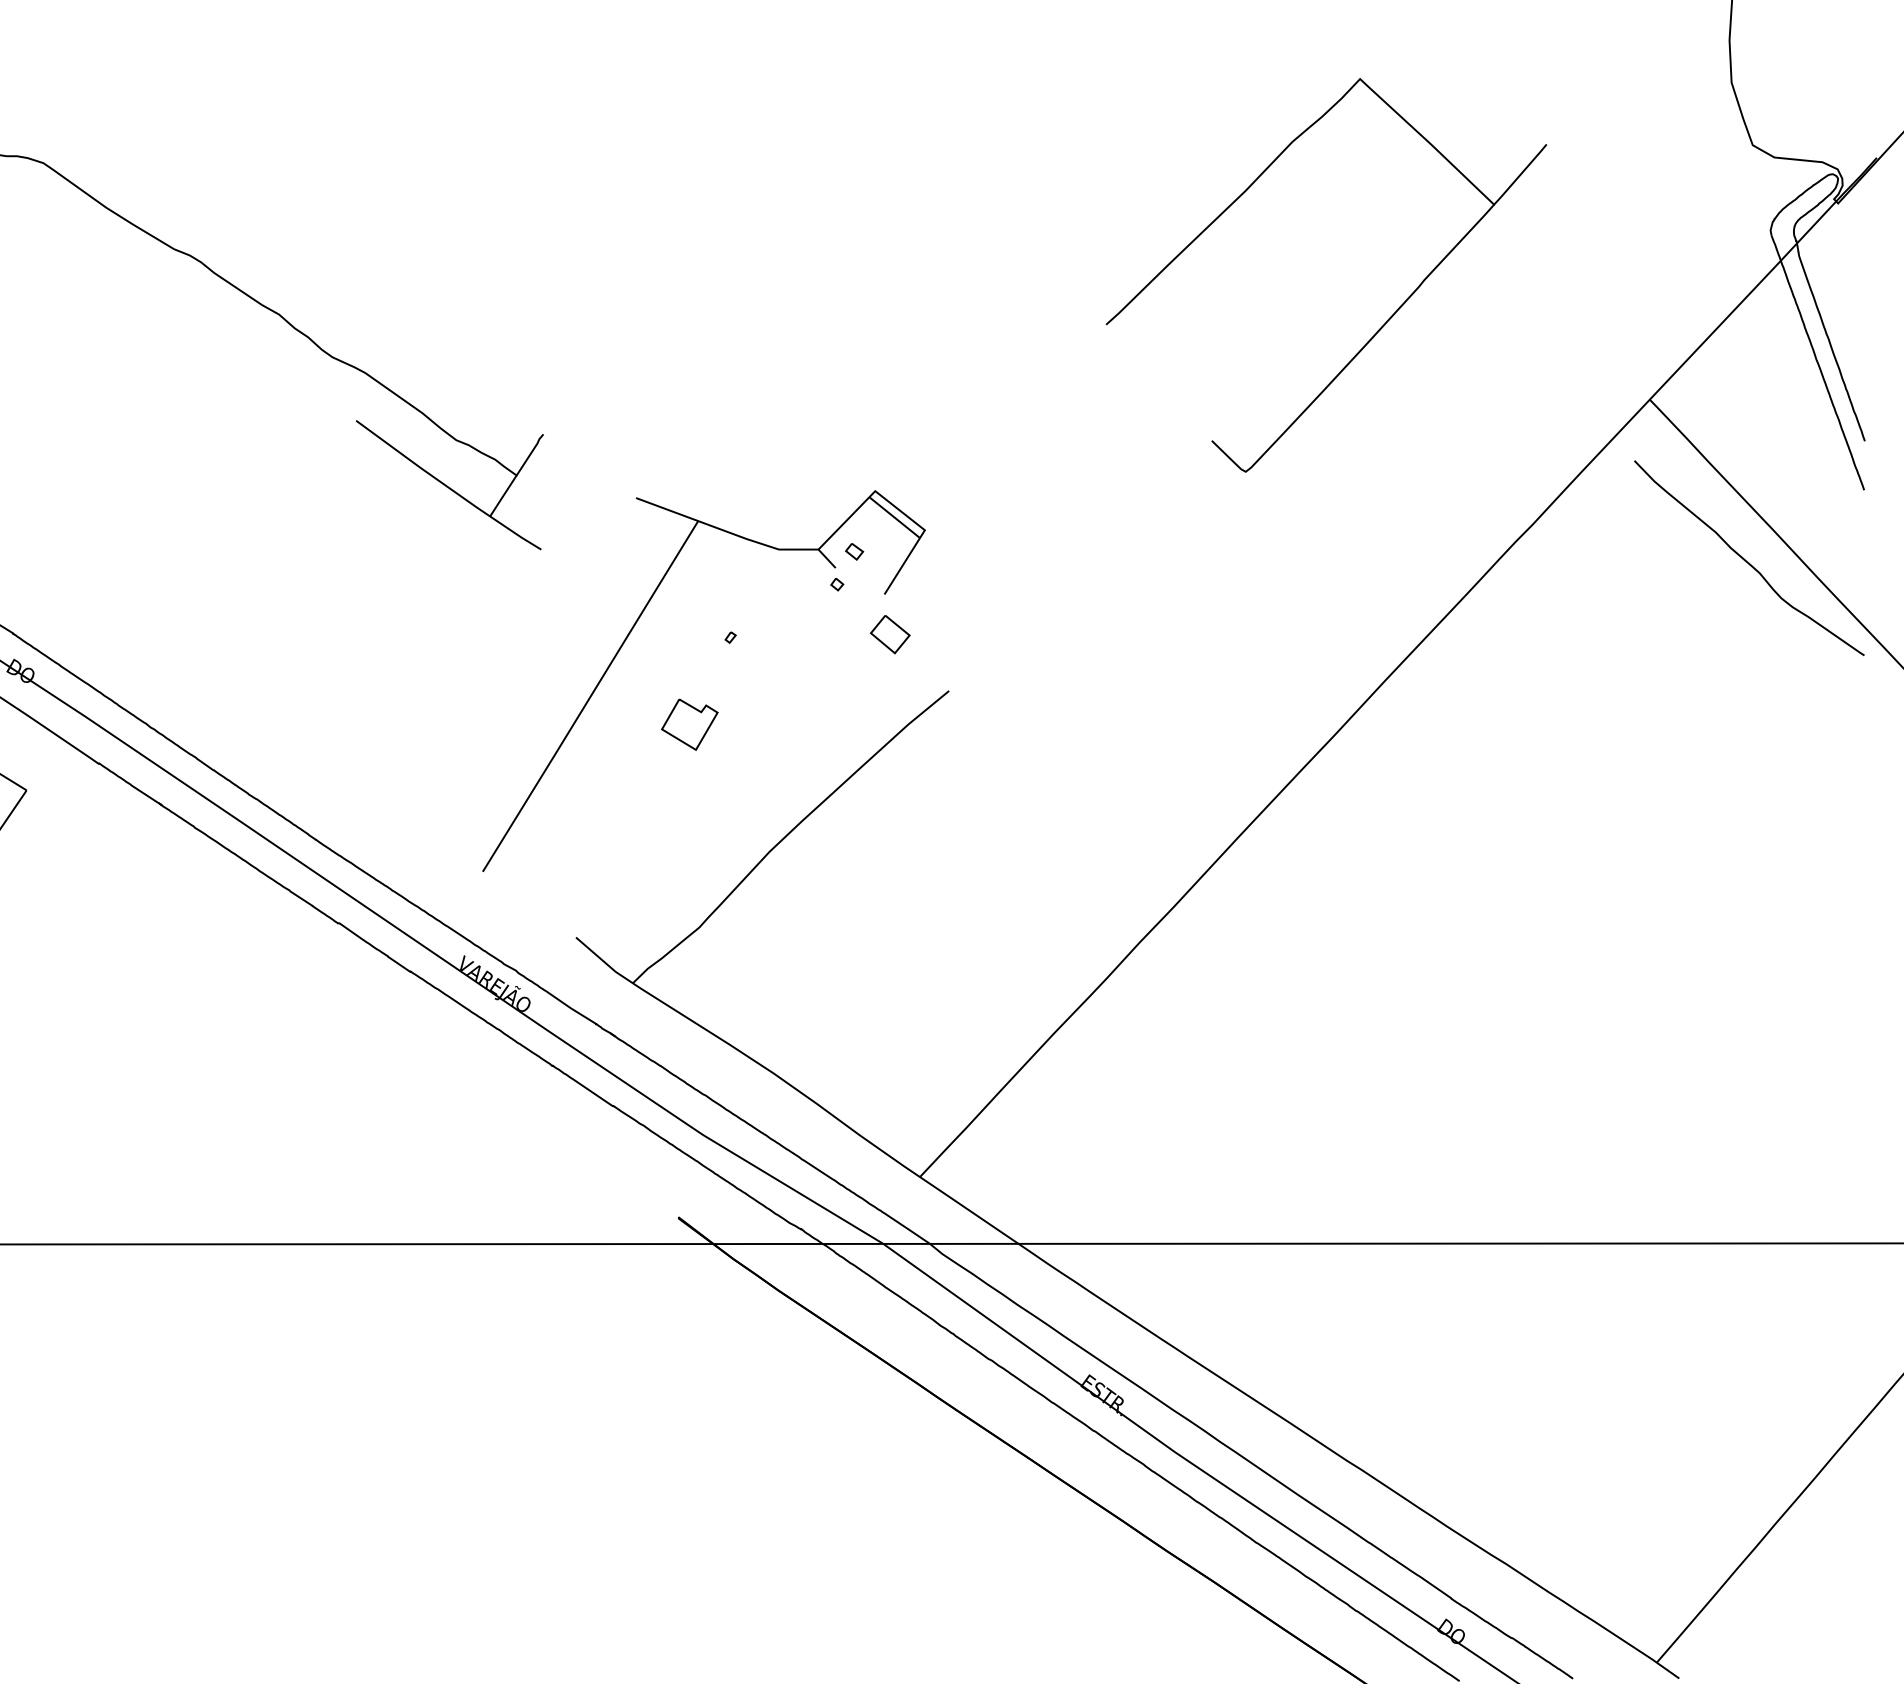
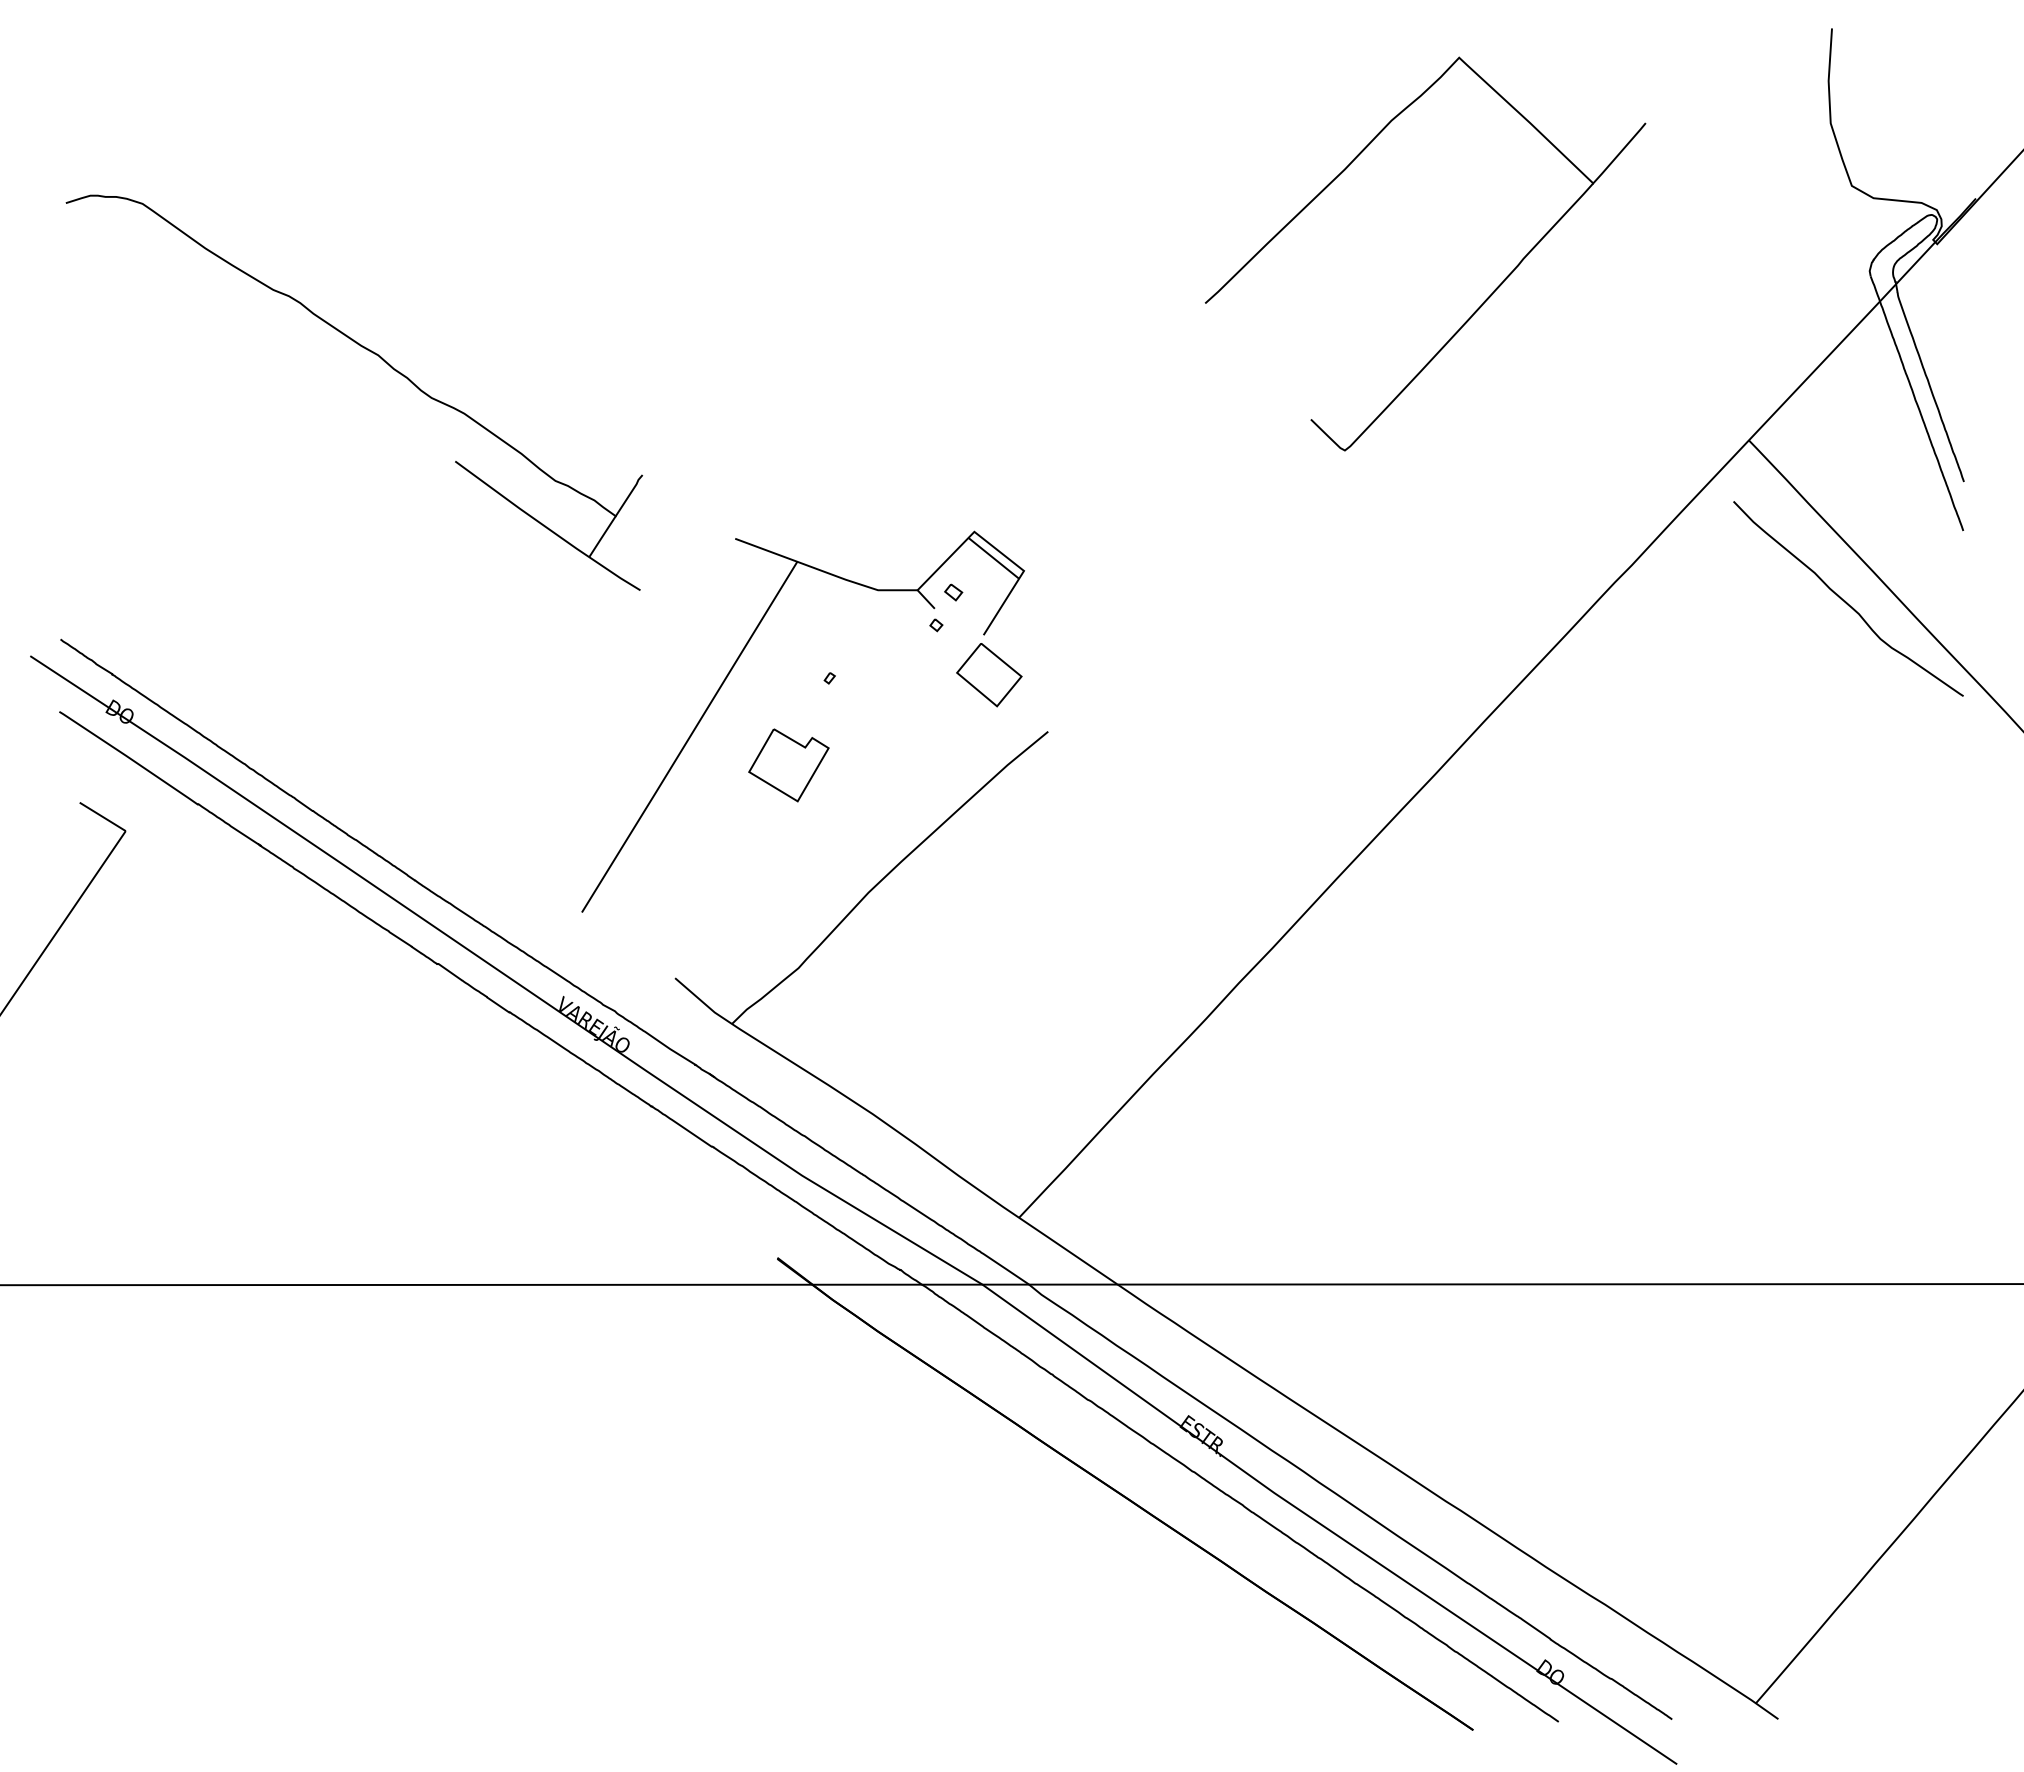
part: (1384, 322) -> (1483, 301), moved
part: (890, 634) -> (989, 675), size x1.67
part: (689, 724) -> (788, 765), size x1.43

